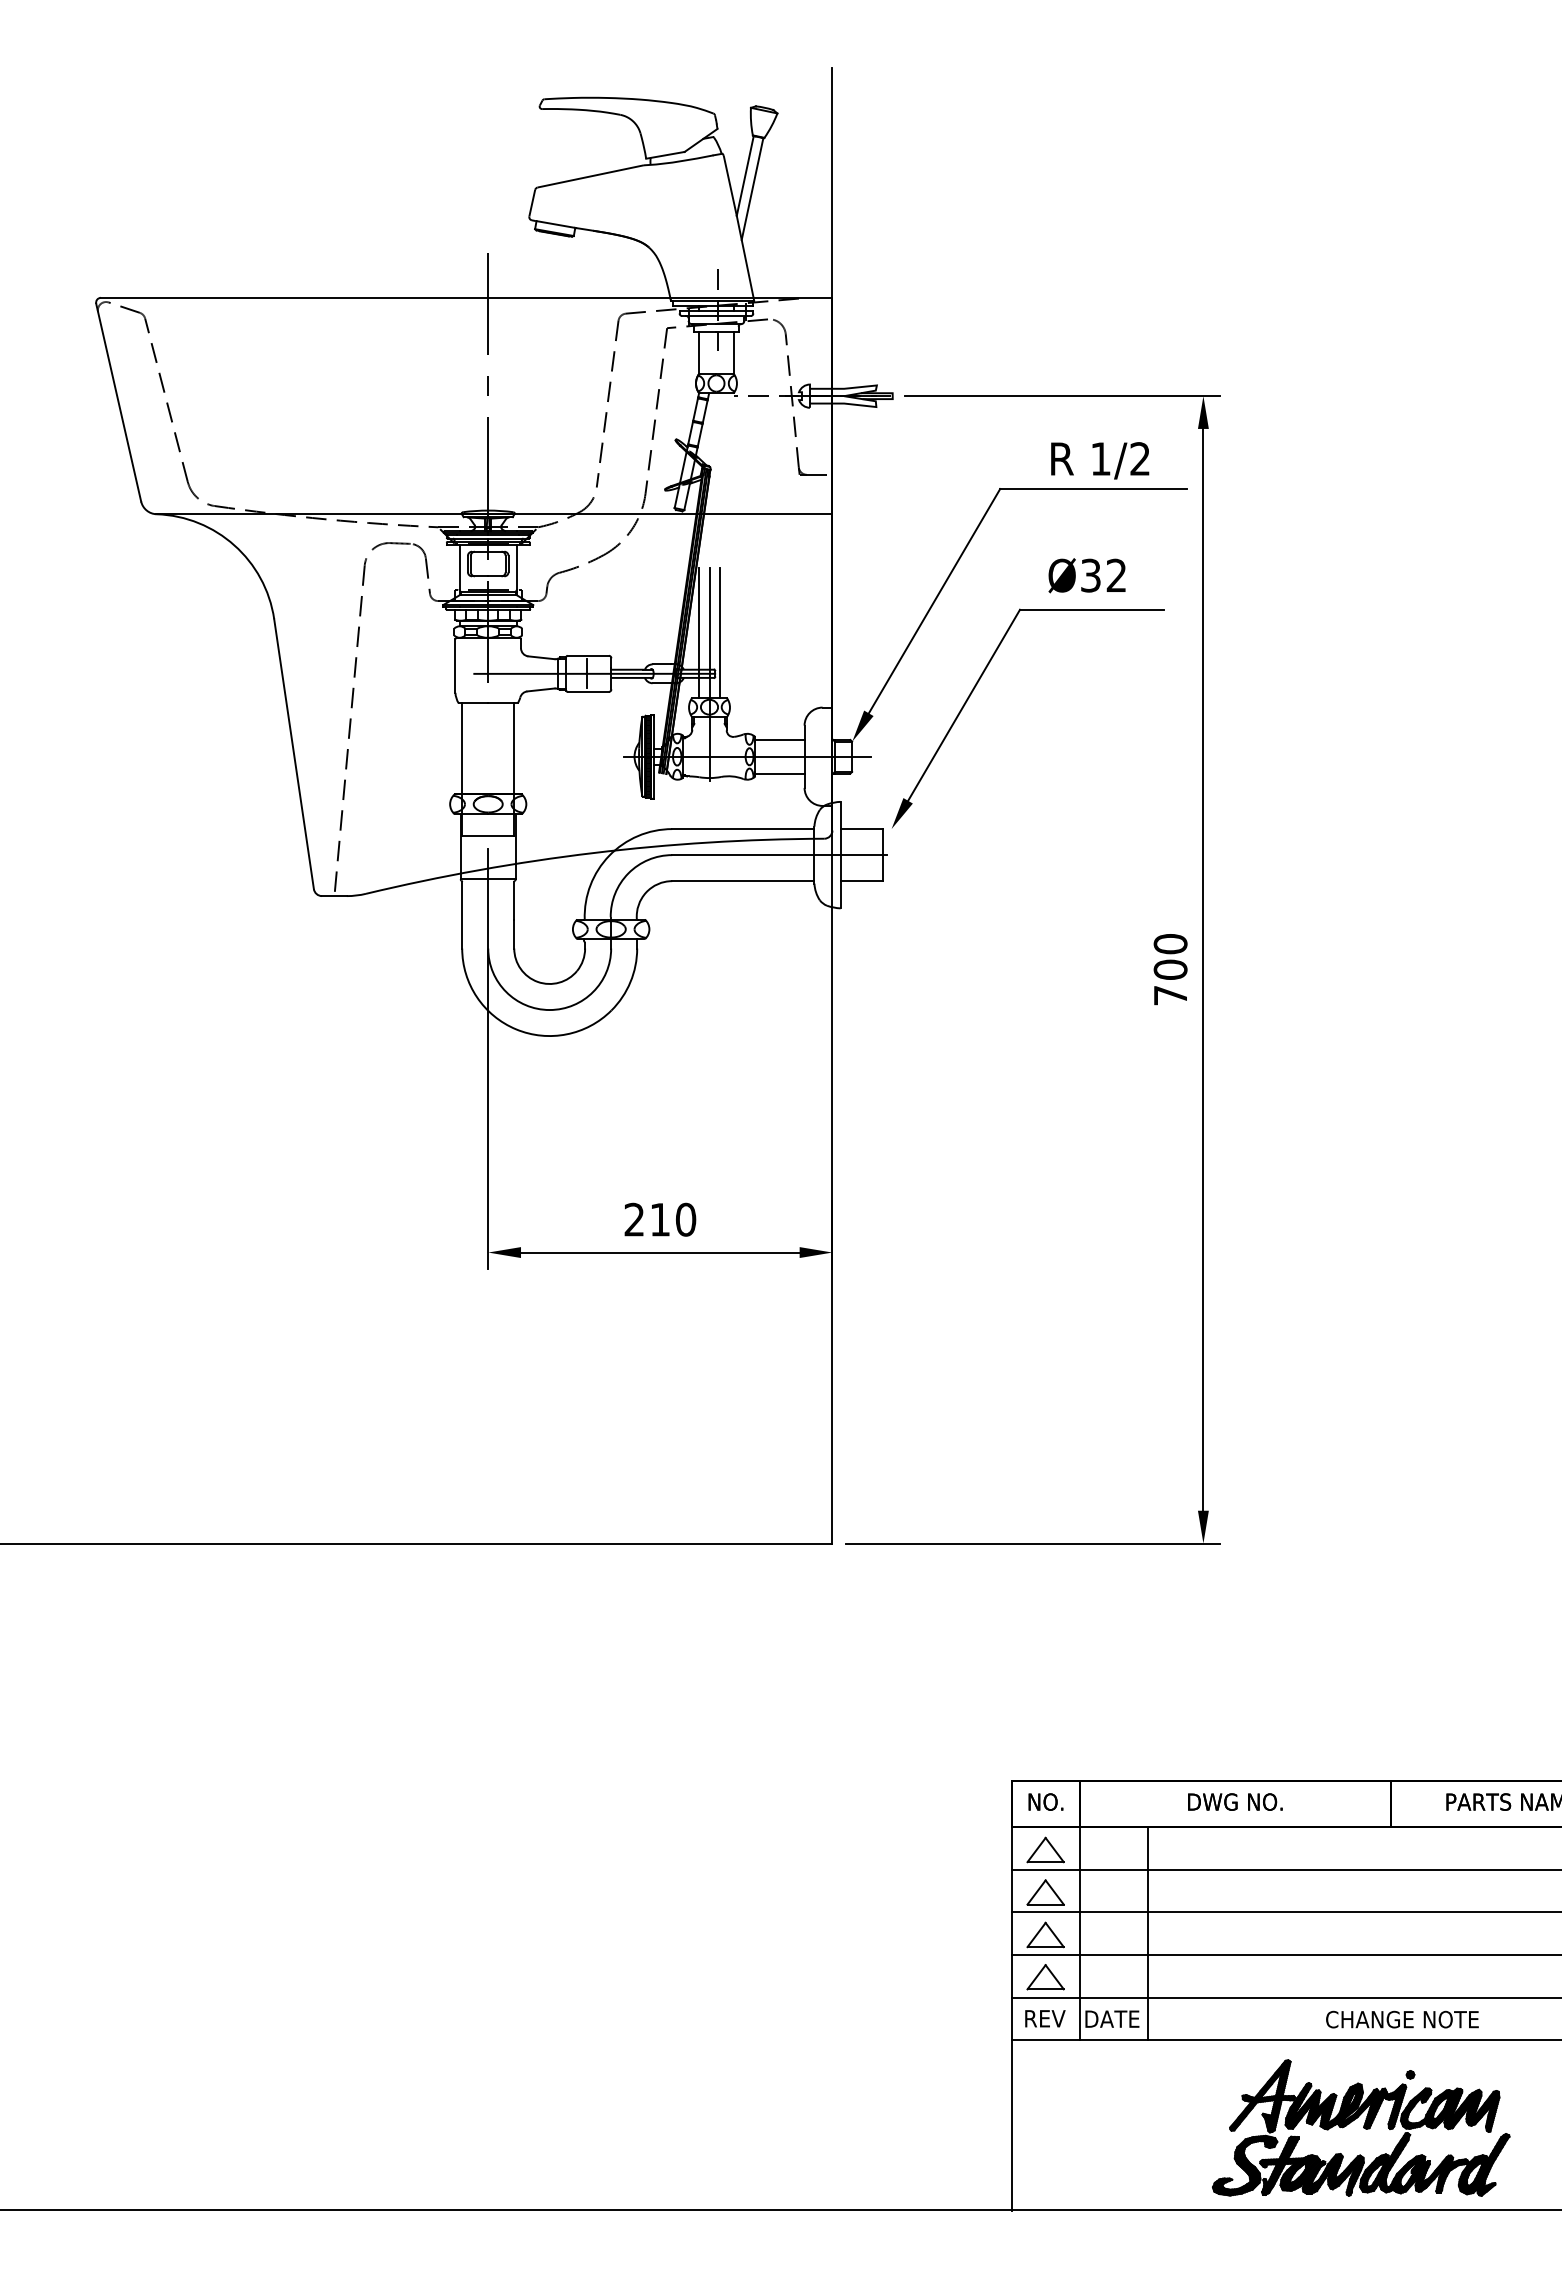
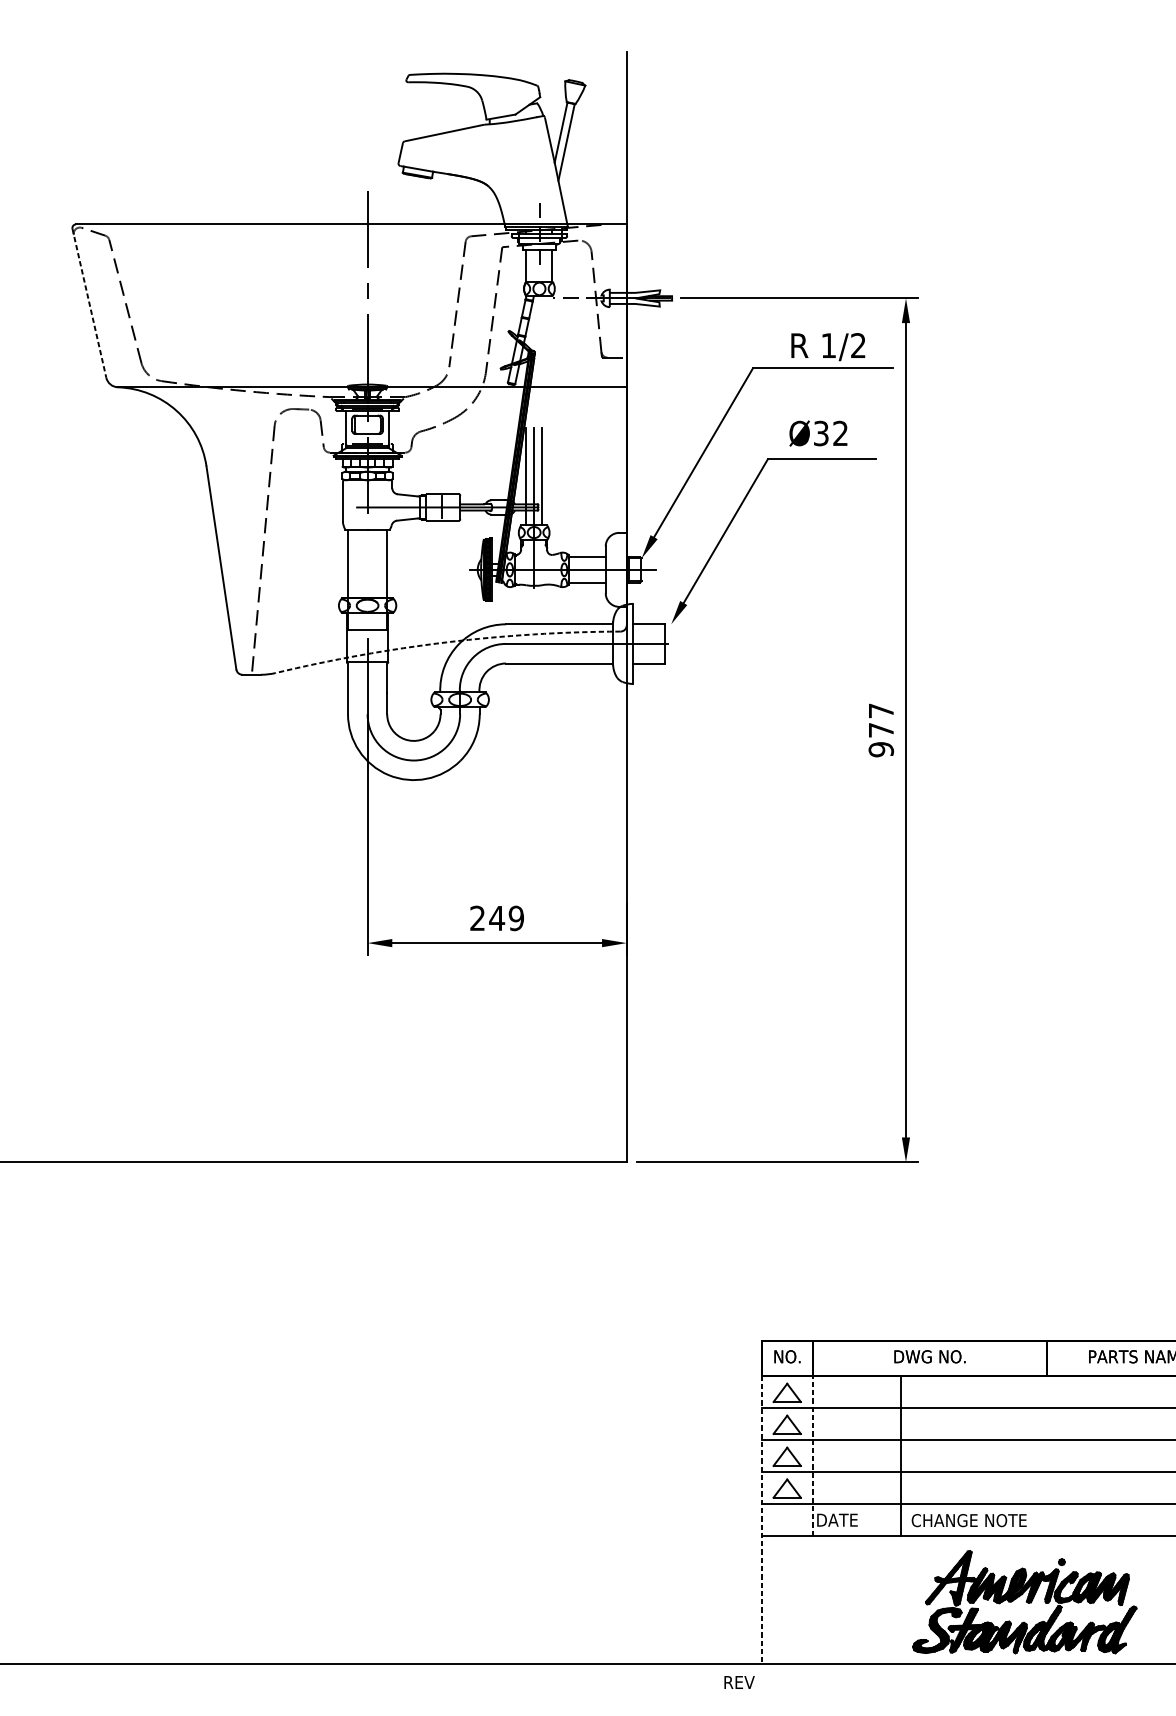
line: (118, 403) -> (89, 303), solid -> dashed
arc: (593, 853) -> (446, 642), solid -> dashed
text: (1170, 969) -> (881, 730), 700 -> 977
text: (672, 1219) -> (506, 918), 210 -> 249
line: (1080, 1933) -> (813, 1455), solid -> dashed
line: (1148, 1933) -> (901, 1455), moved
line: (1012, 2018) -> (762, 1519), solid -> dashed
text: (1045, 2018) -> (739, 1682), moved
text: (1402, 2019) -> (969, 1520), moved

